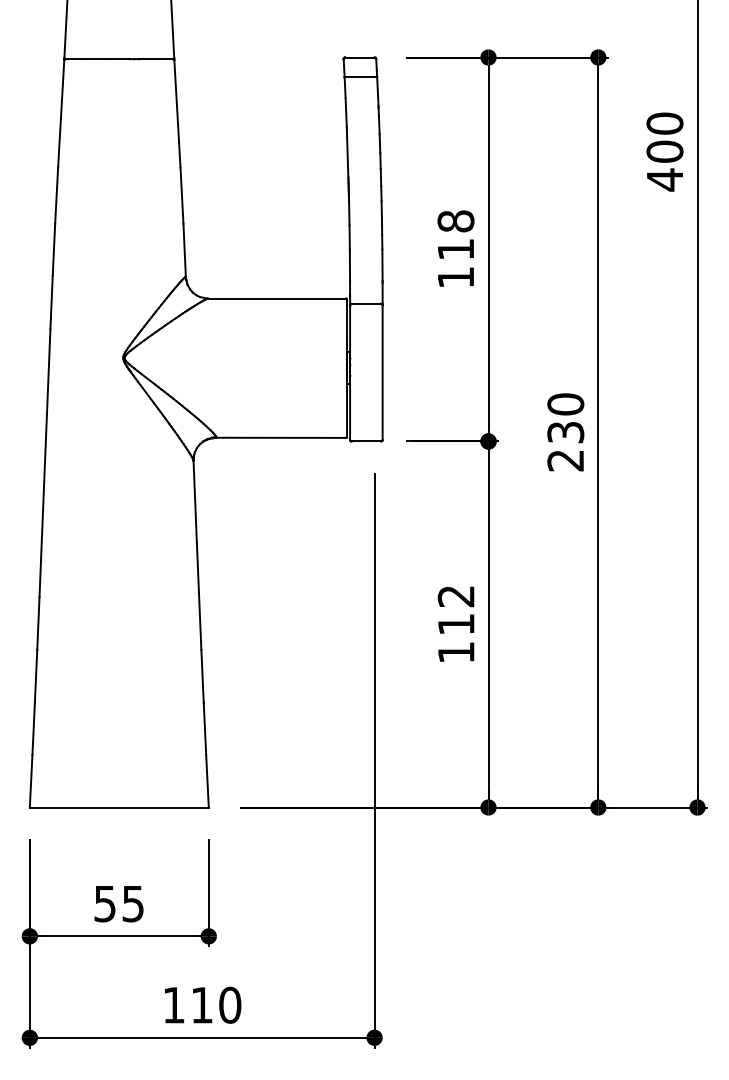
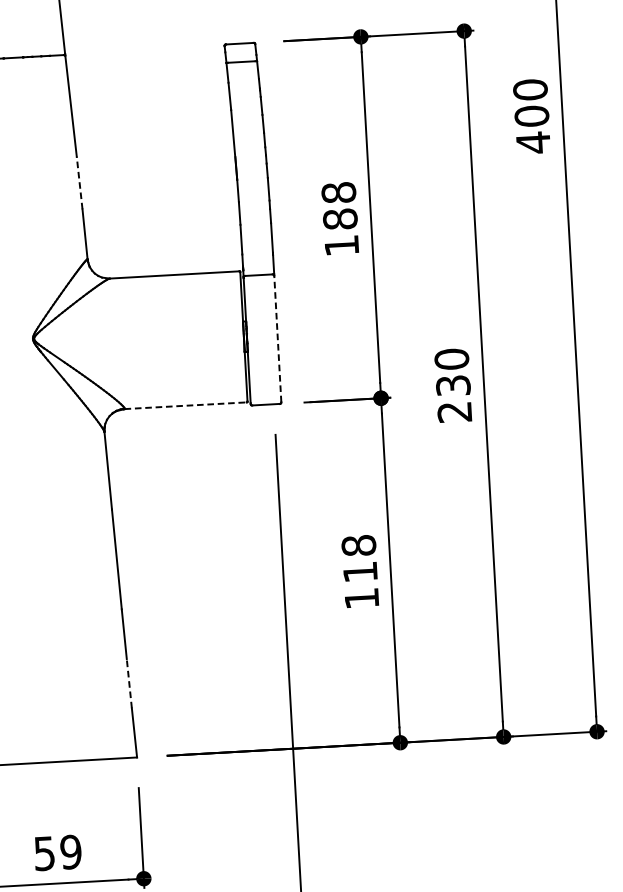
line: (181, 195) -> (79, 182), solid -> dashed
text: (455, 249) -> (339, 219), 118 -> 188
line: (382, 372) -> (277, 338), solid -> dashed
line: (281, 437) -> (186, 405), solid -> dashed
text: (455, 596) -> (358, 545), 112 -> 118
line: (204, 728) -> (128, 683), solid -> dashed
text: (133, 903) -> (71, 851), 55 -> 59

